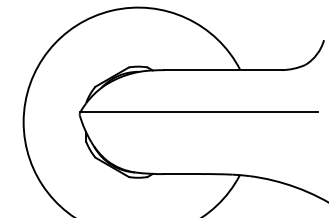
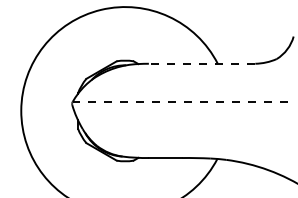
line: (222, 69) -> (201, 63), solid -> dashed
line: (199, 111) -> (180, 101), solid -> dashed

